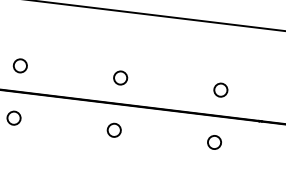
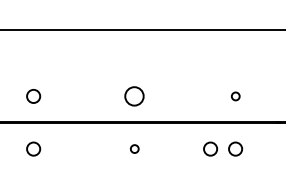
circle: (120, 78) -> (134, 96), size x1.4
circle: (220, 90) -> (235, 96), size x0.6
circle: (114, 129) -> (134, 148), size x0.6
circle: (189, 138) -> (210, 148), added

